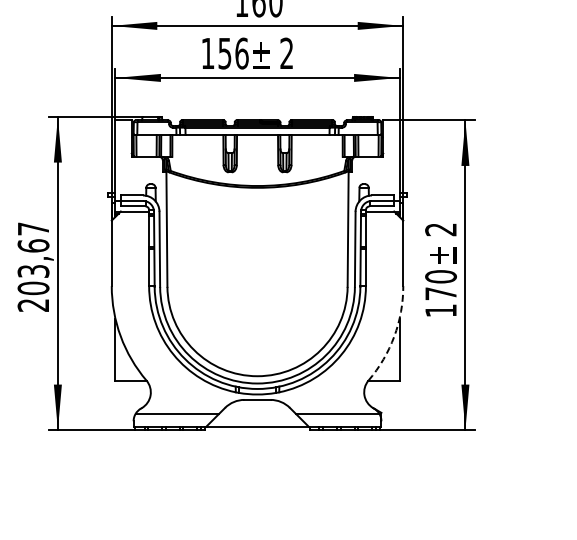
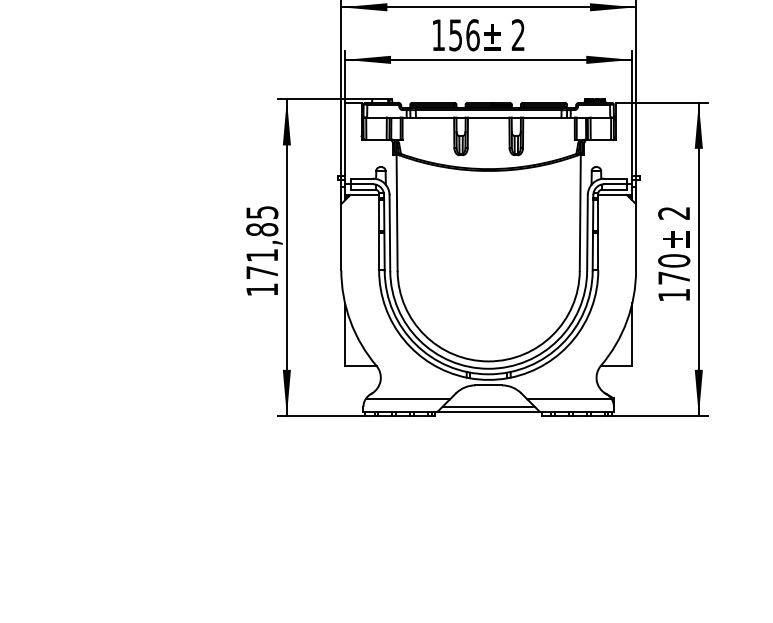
text: (33, 267) -> (262, 251), 203,67 -> 171,85
arc: (393, 336) -> (626, 321), dashed -> solid
line: (257, 420) -> (488, 406), added

